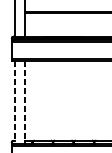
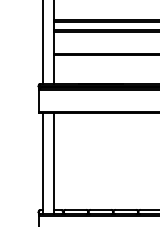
line: (24, 100) -> (53, 161), dashed -> solid
line: (15, 103) -> (42, 164), dashed -> solid

